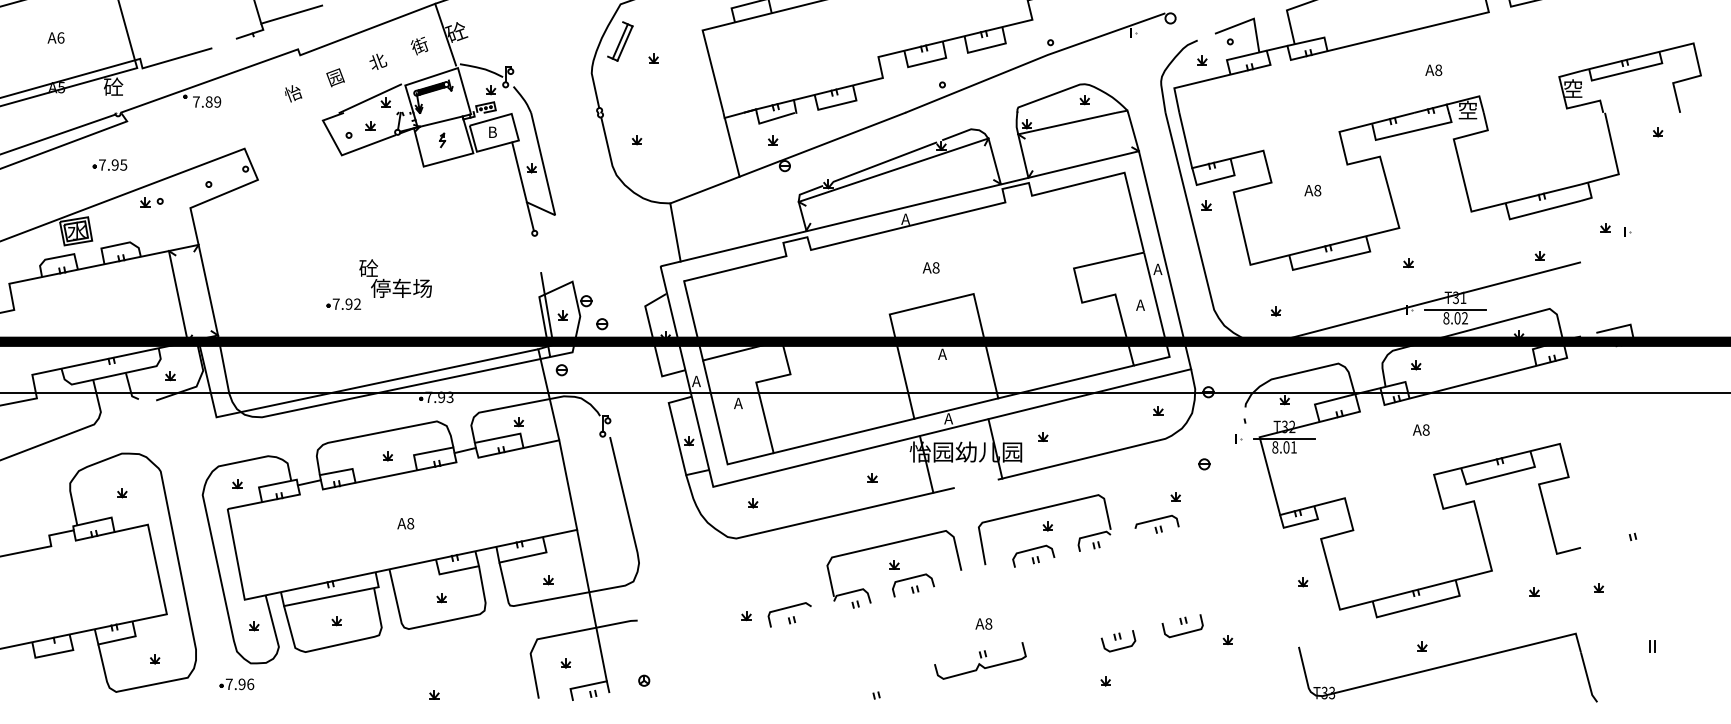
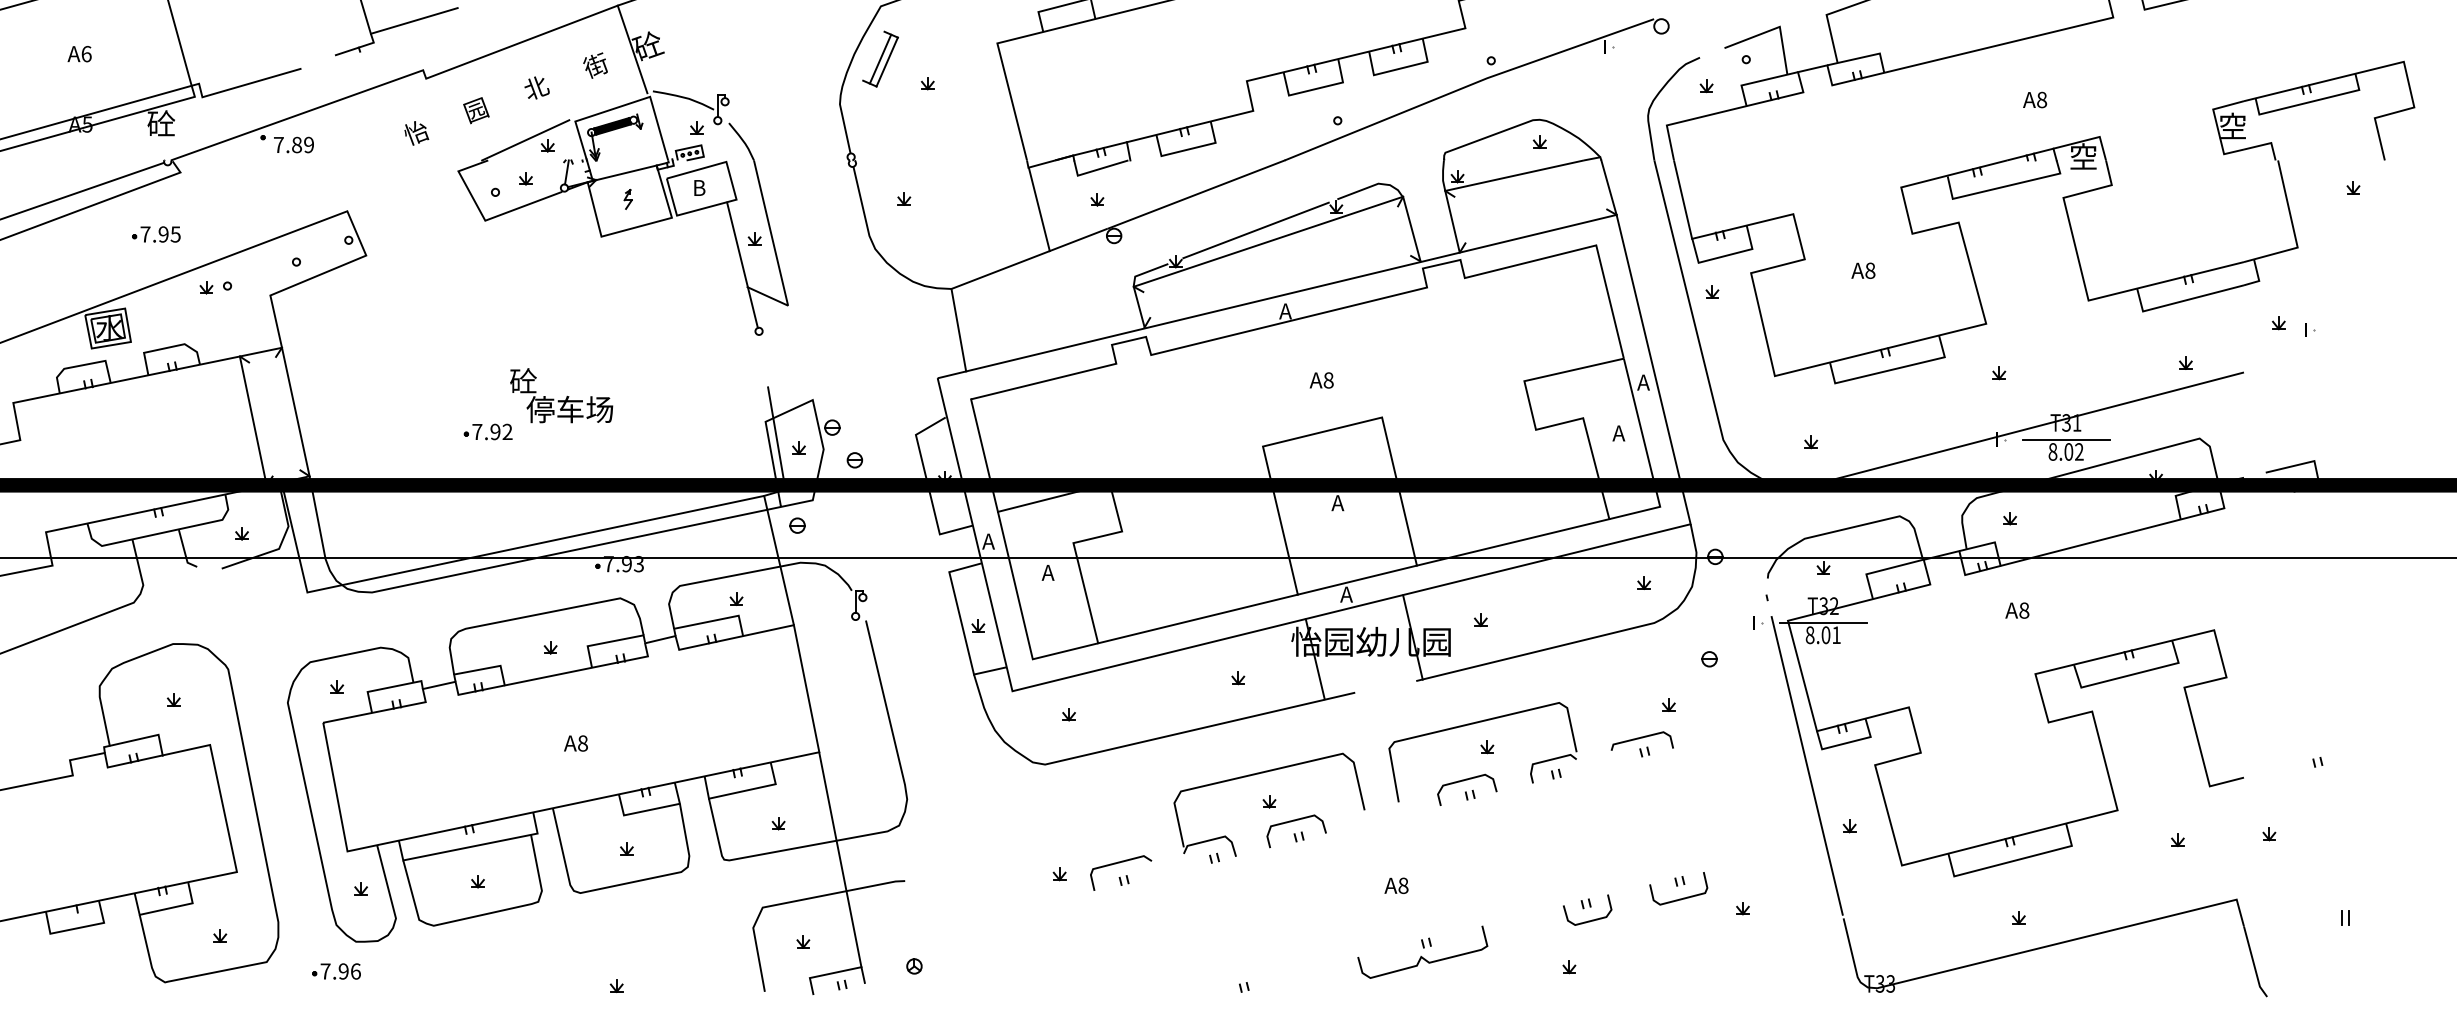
line: (1273, 539) -> (1807, 765), added
part: (980, 660) -> (1422, 951), moved

